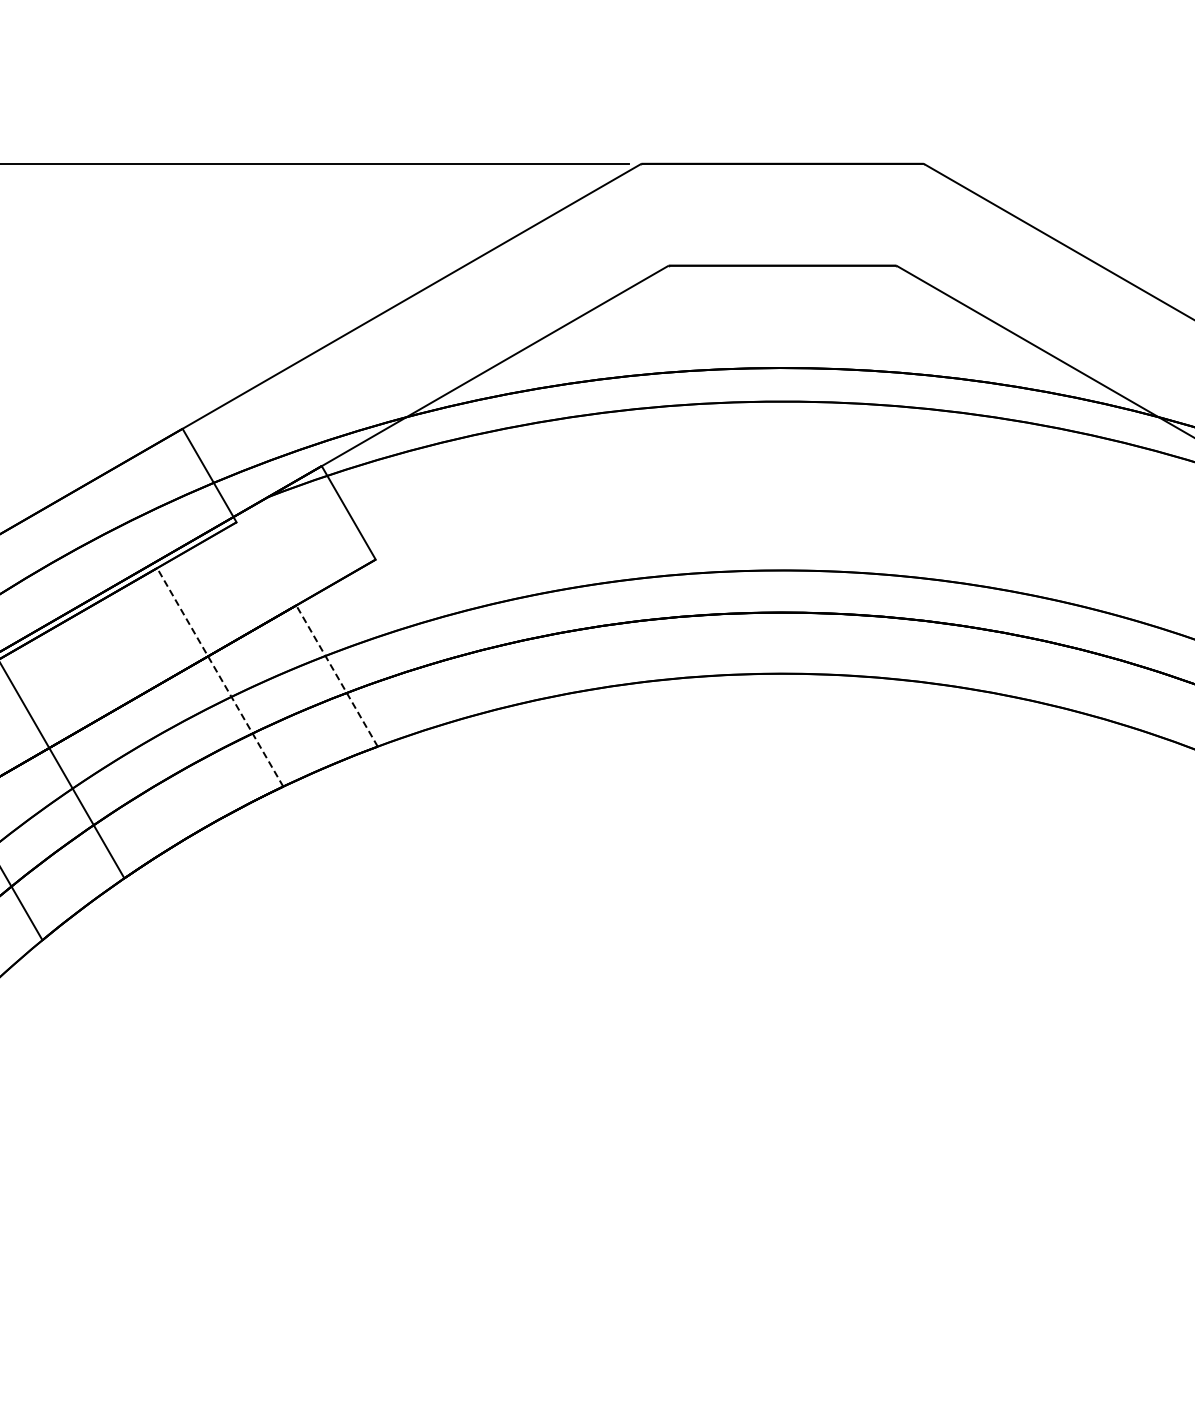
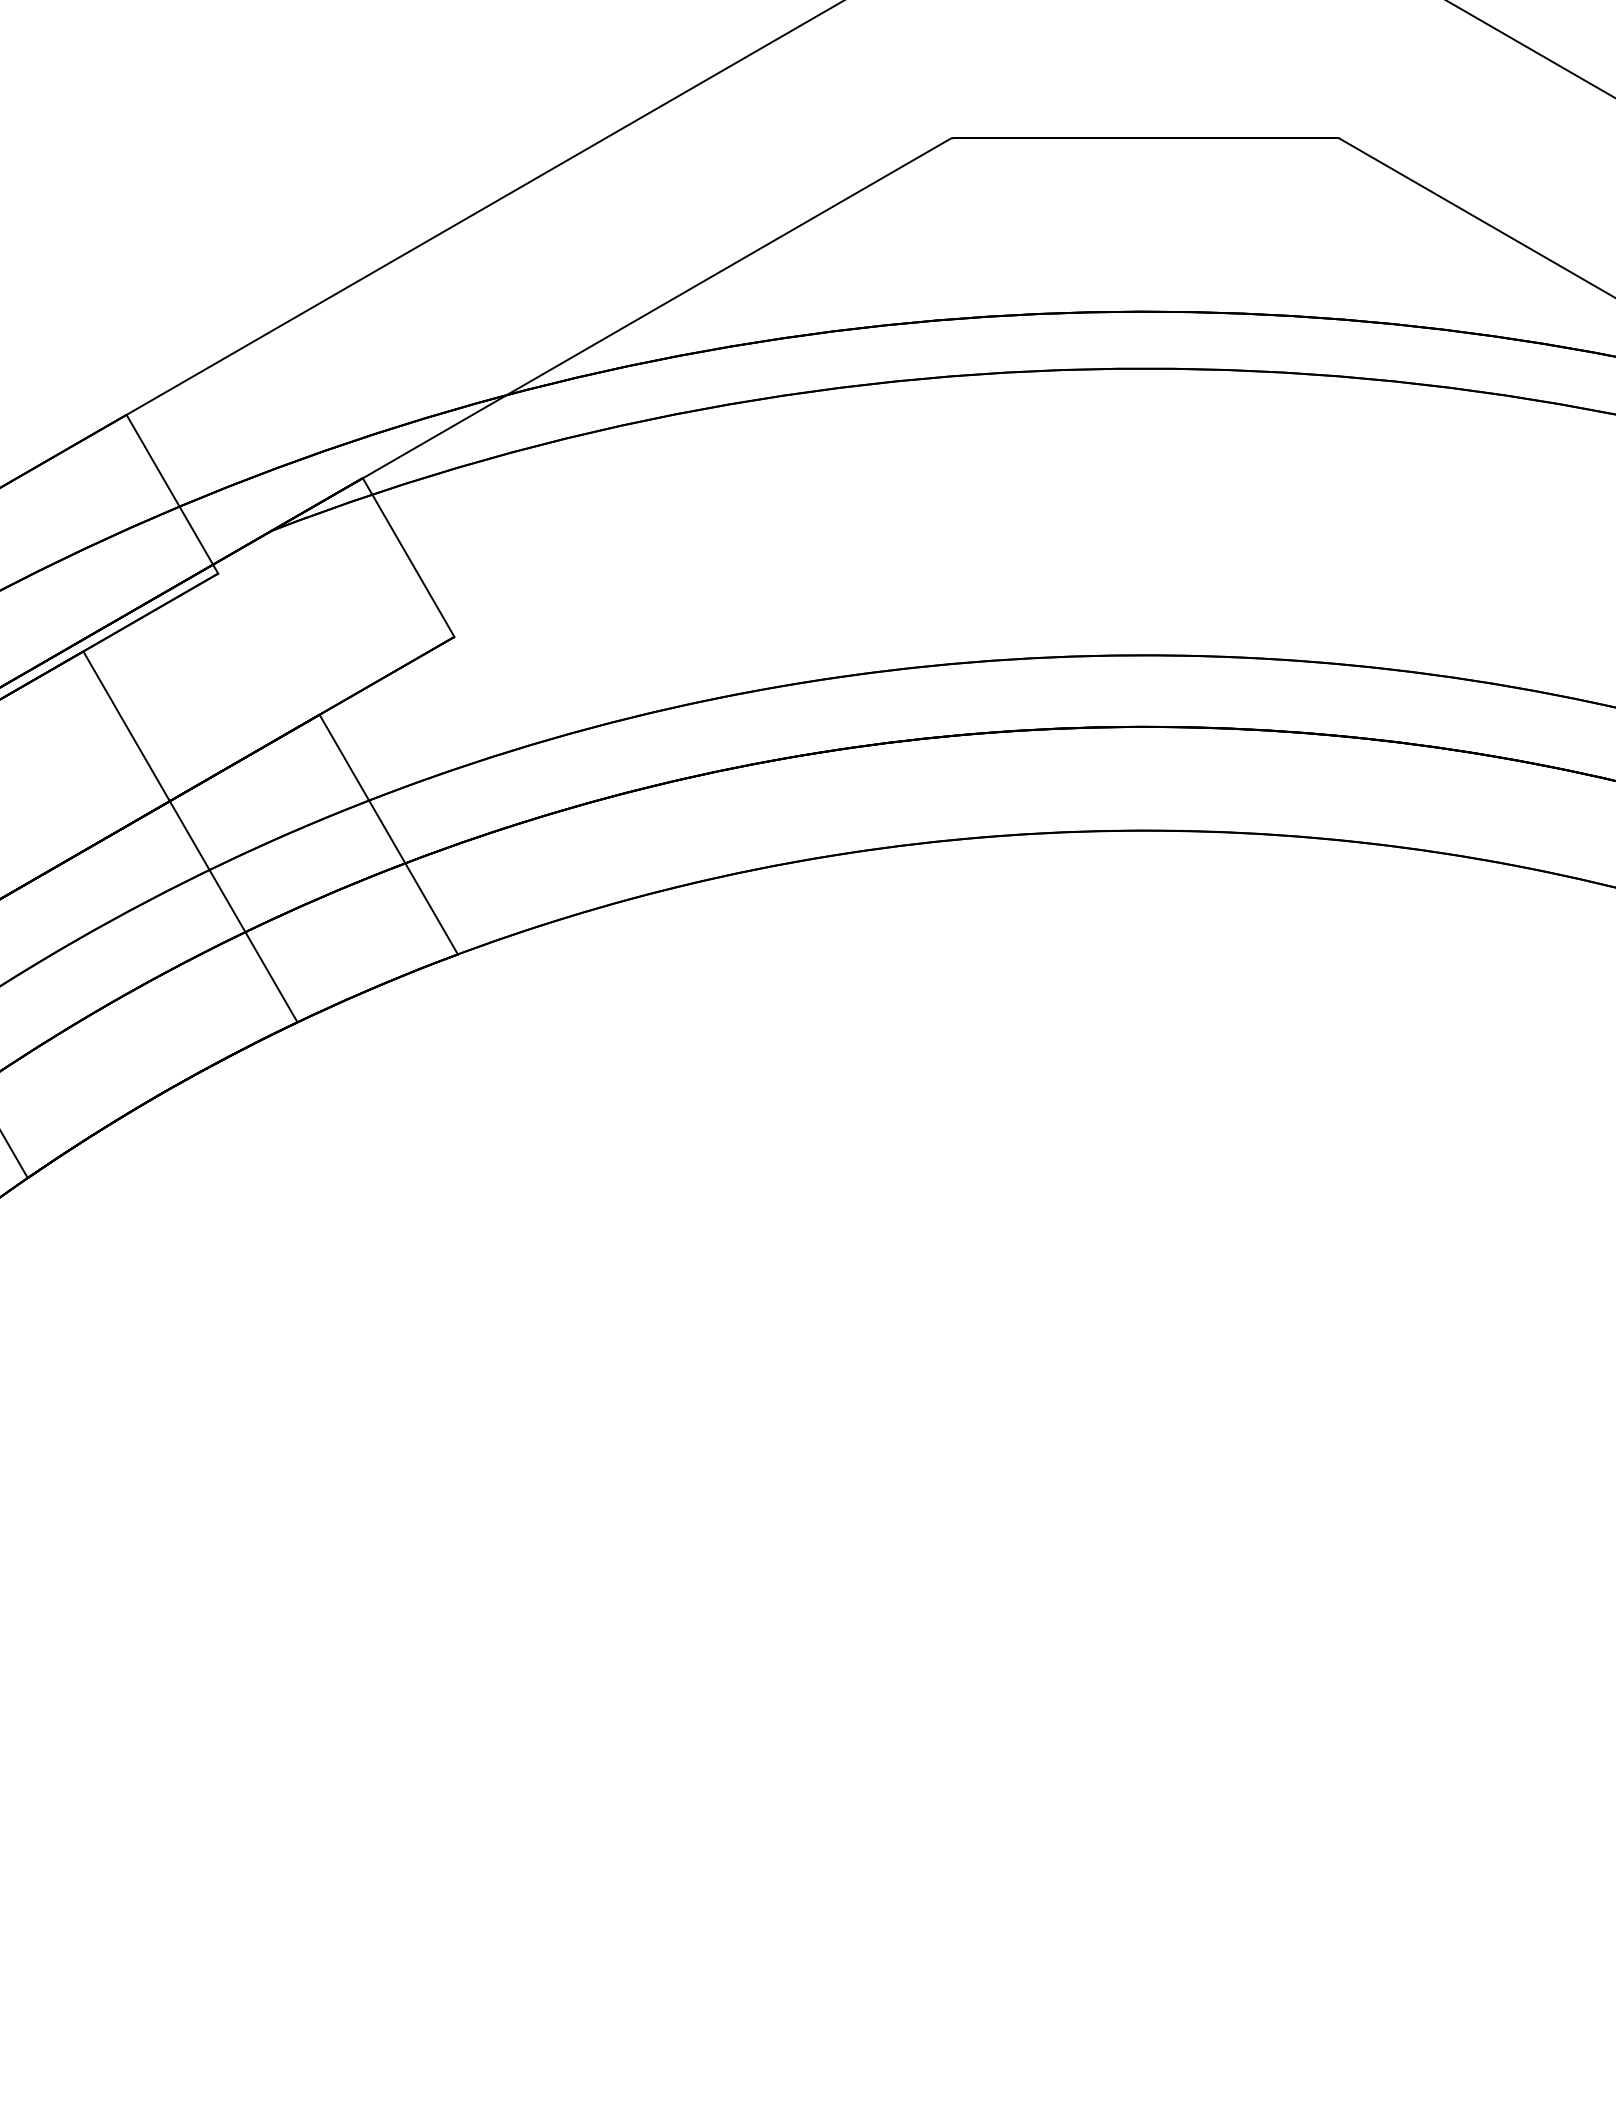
line: (337, 676) -> (389, 835), dashed -> solid
line: (219, 677) -> (189, 837), dashed -> solid

